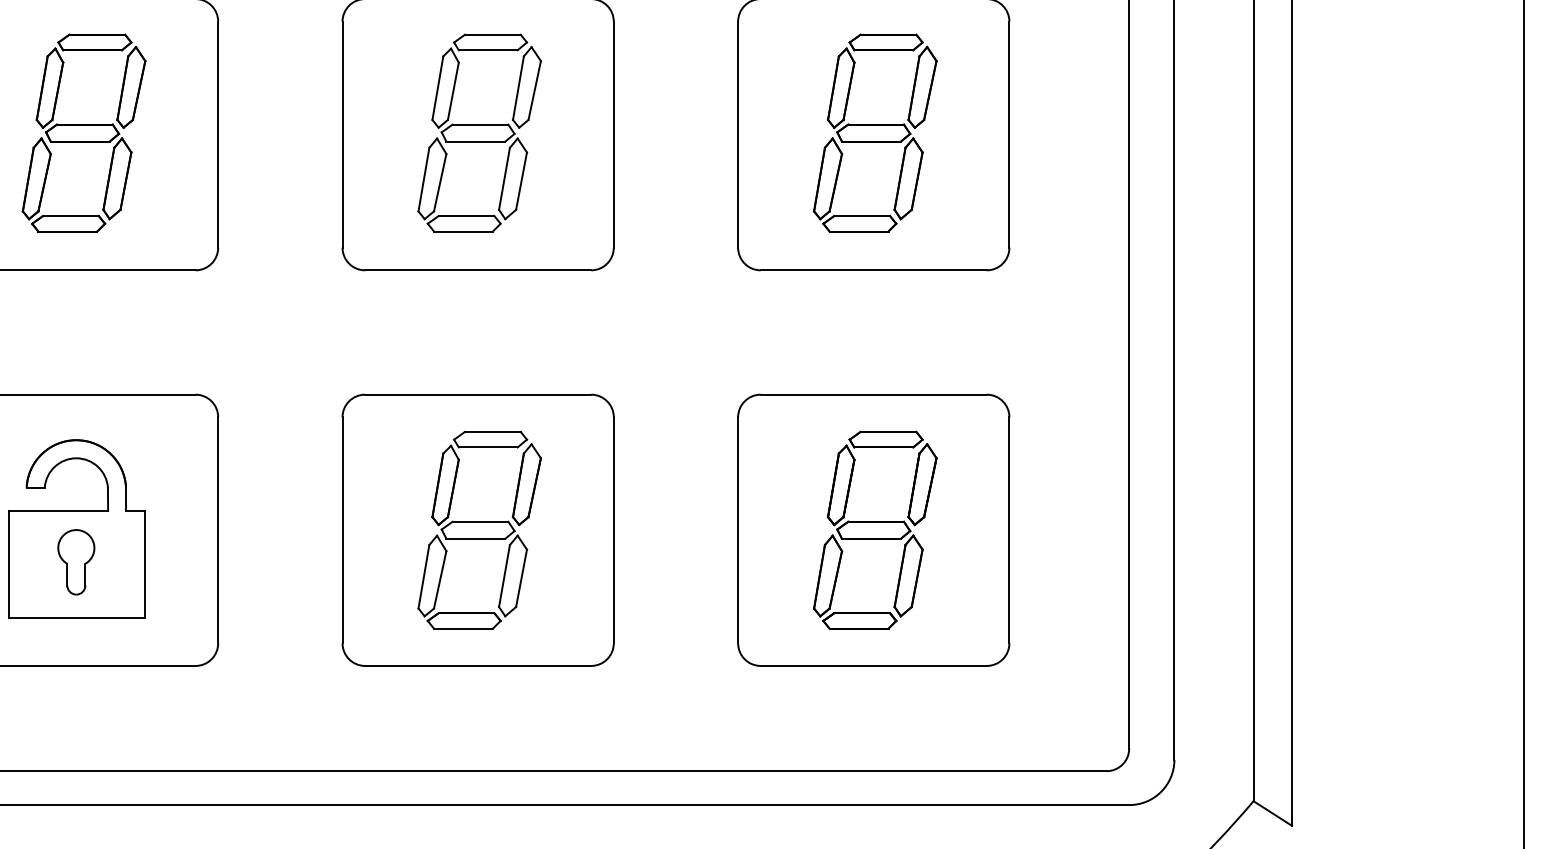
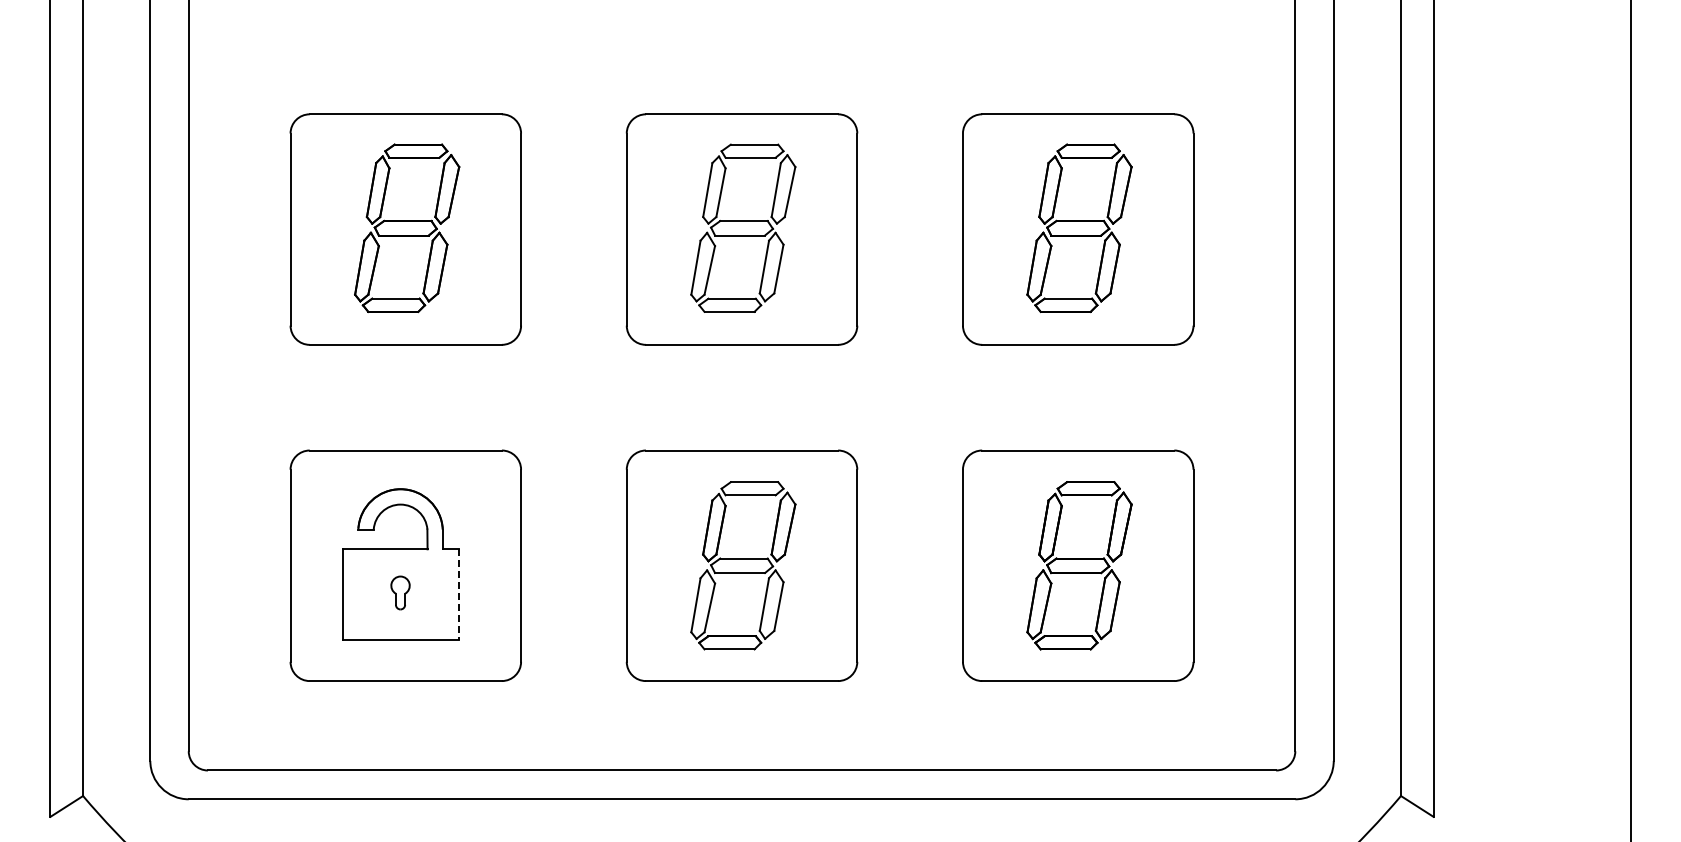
part: (76, 561) -> (400, 592), size x0.6
line: (145, 565) -> (459, 595), solid -> dashed

